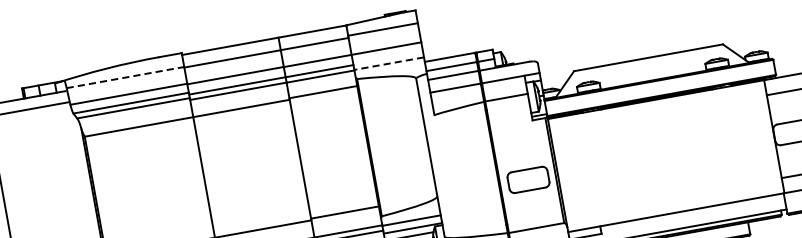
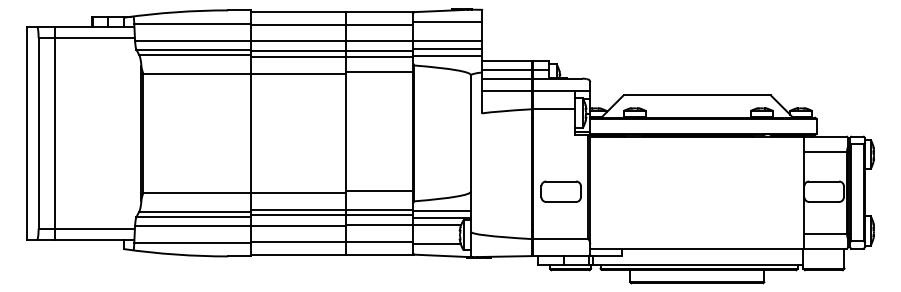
line: (387, 55) -> (447, 48), added
line: (389, 63) -> (447, 56), dashed -> solid
line: (125, 77) -> (192, 24), dashed -> solid

